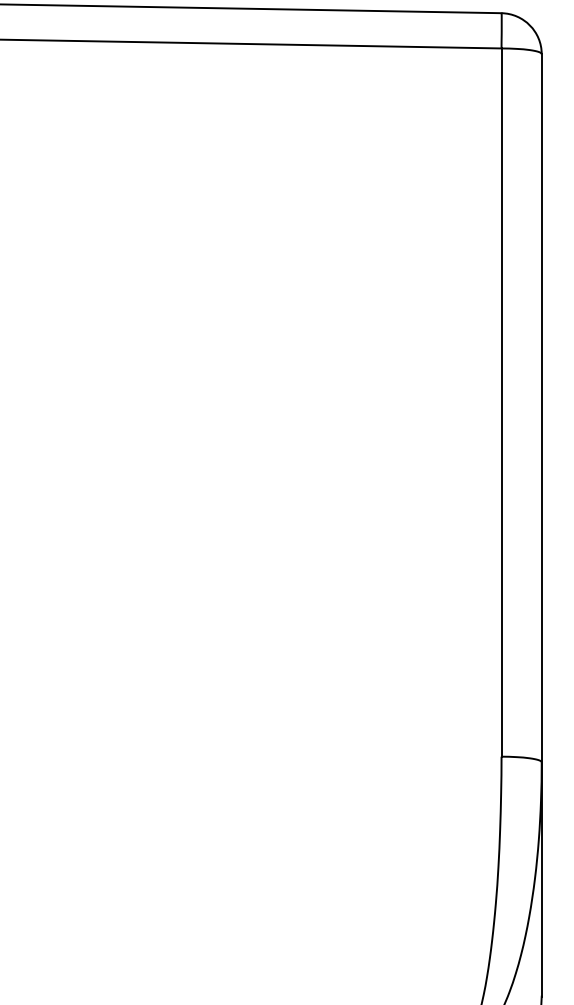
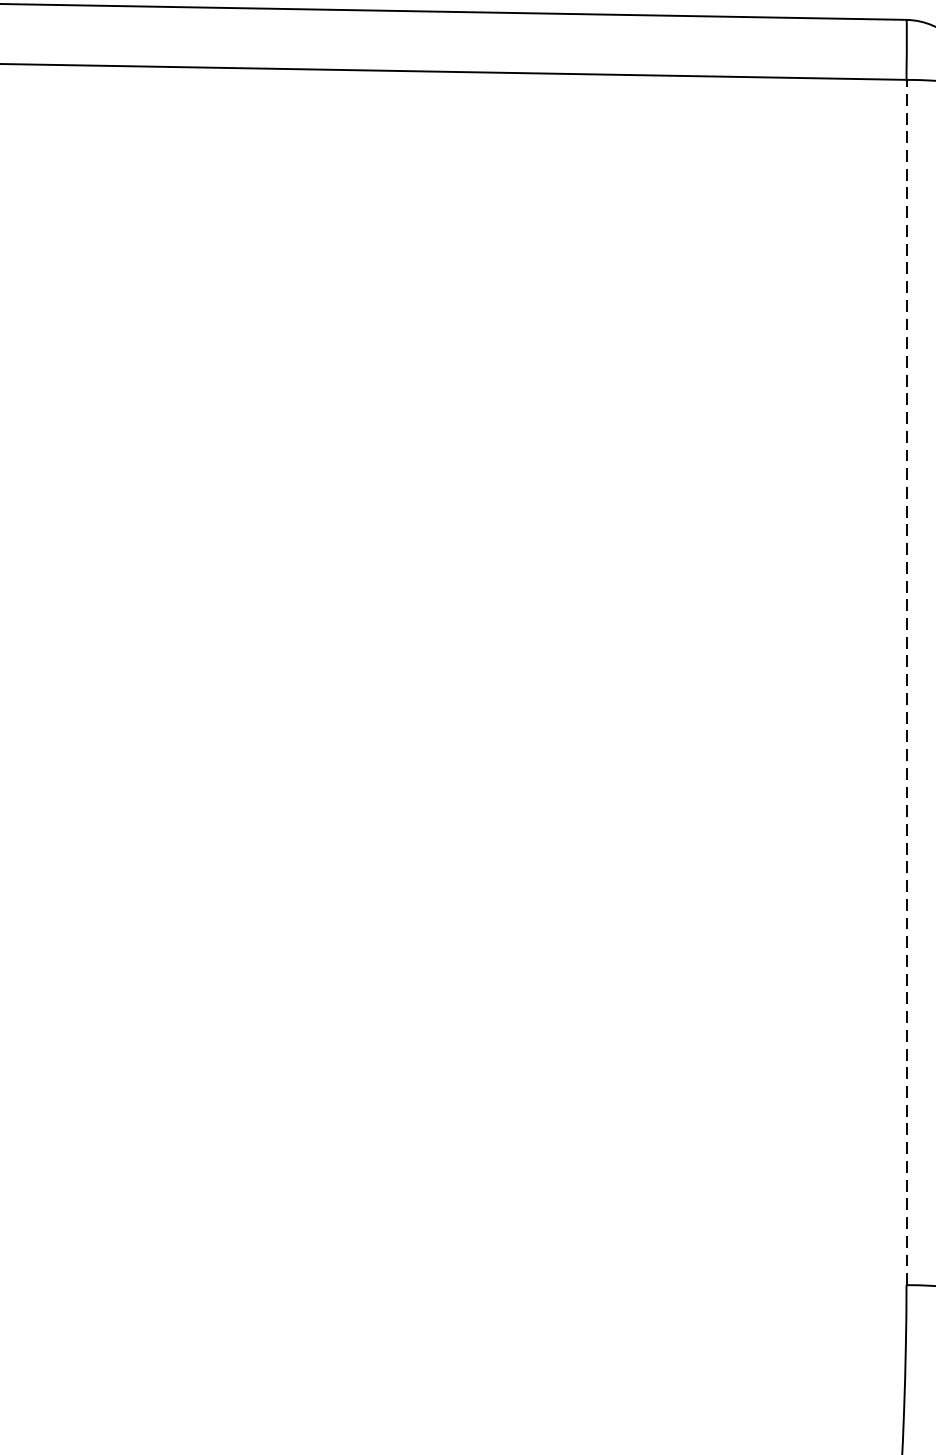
line: (501, 402) -> (906, 682), solid -> dashed

